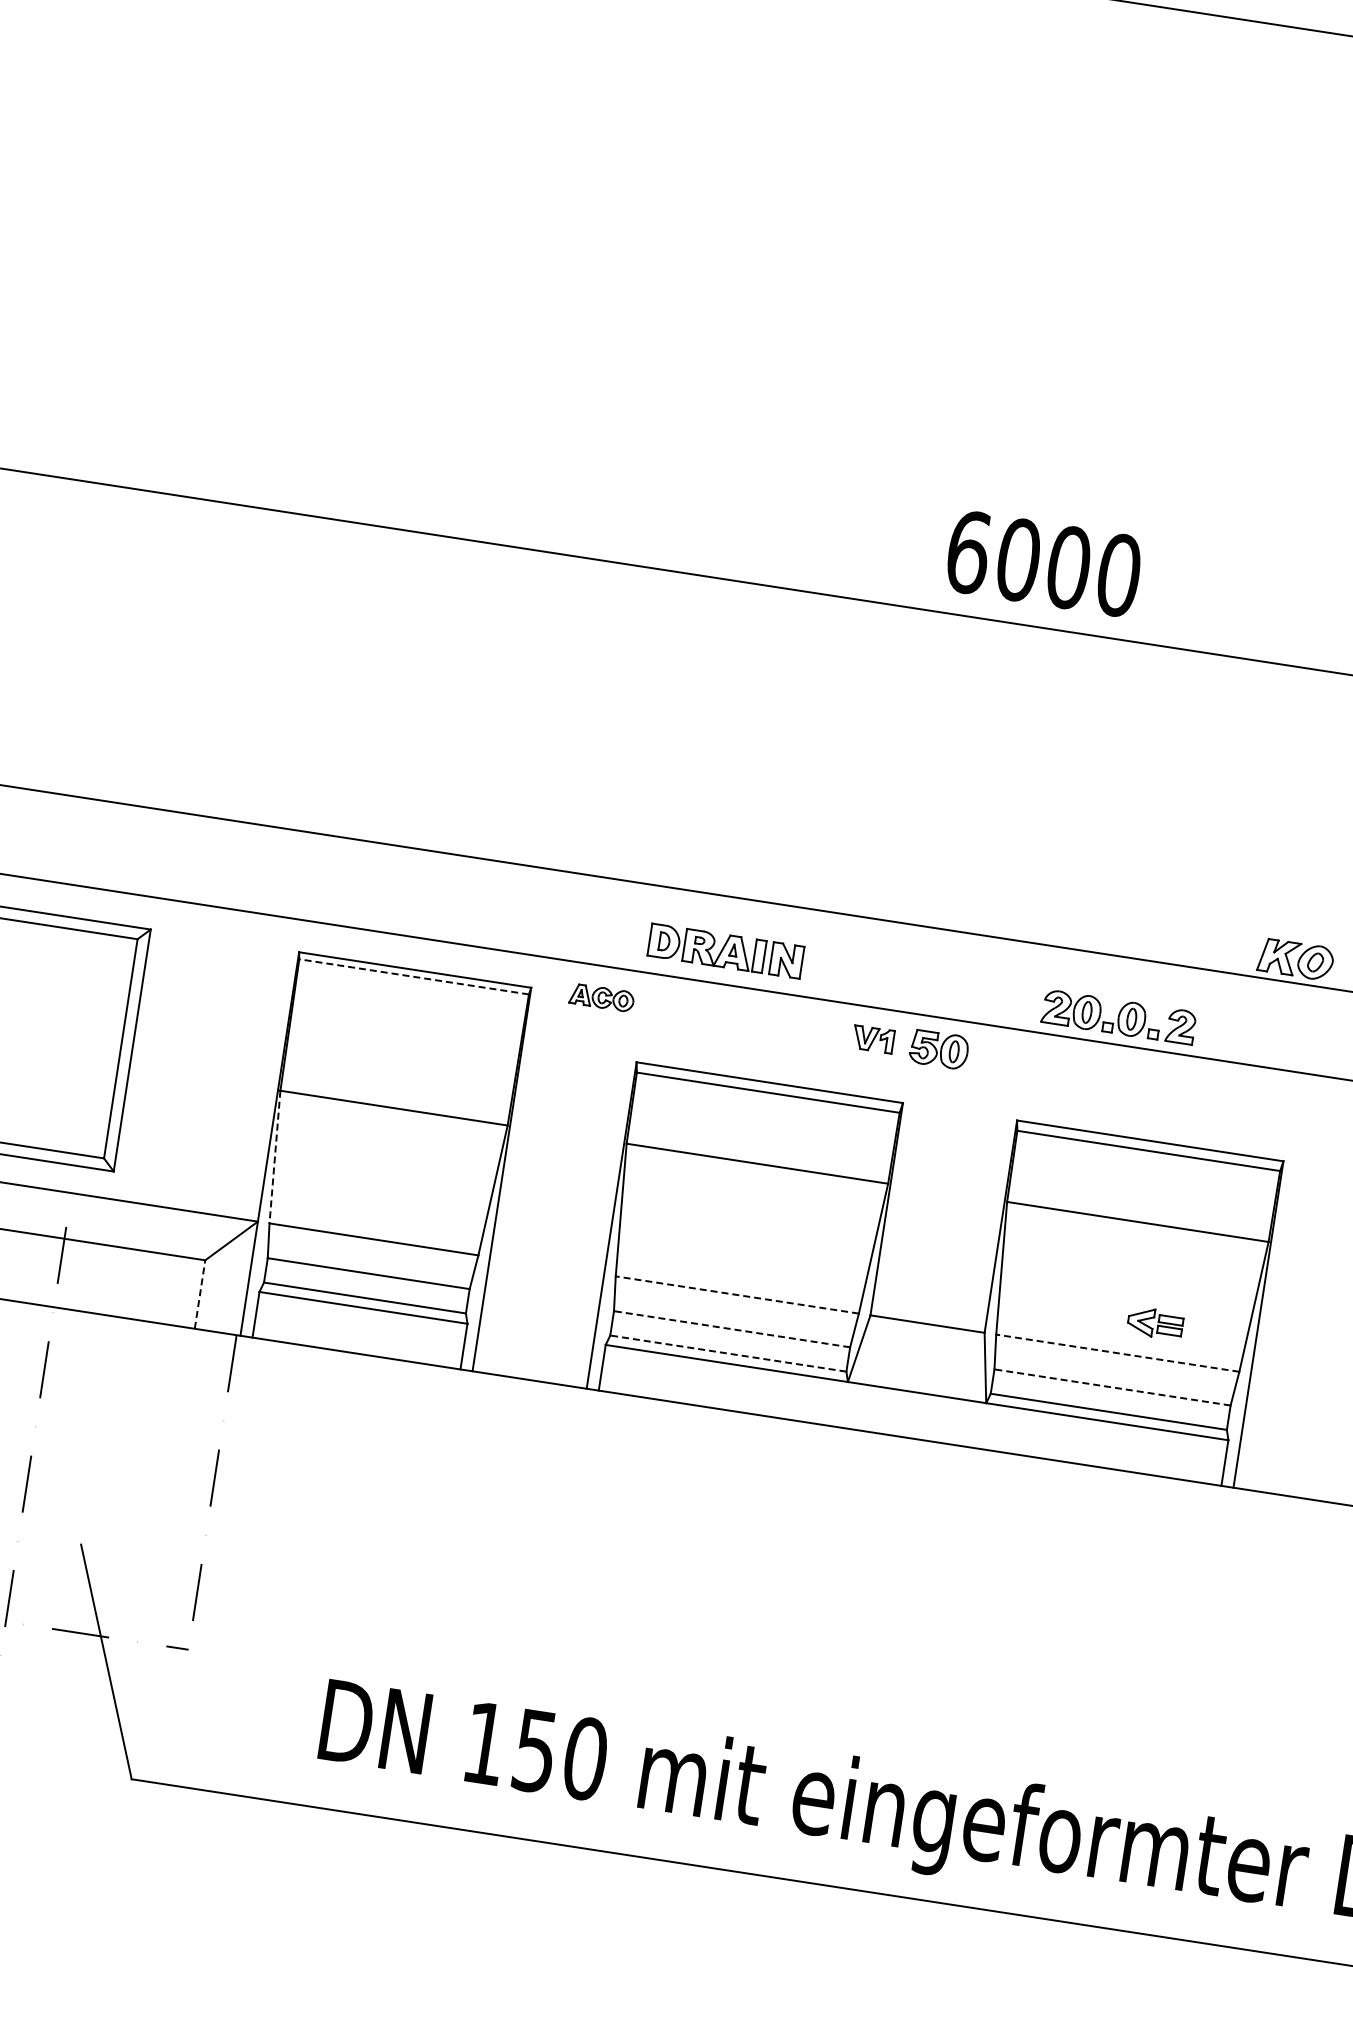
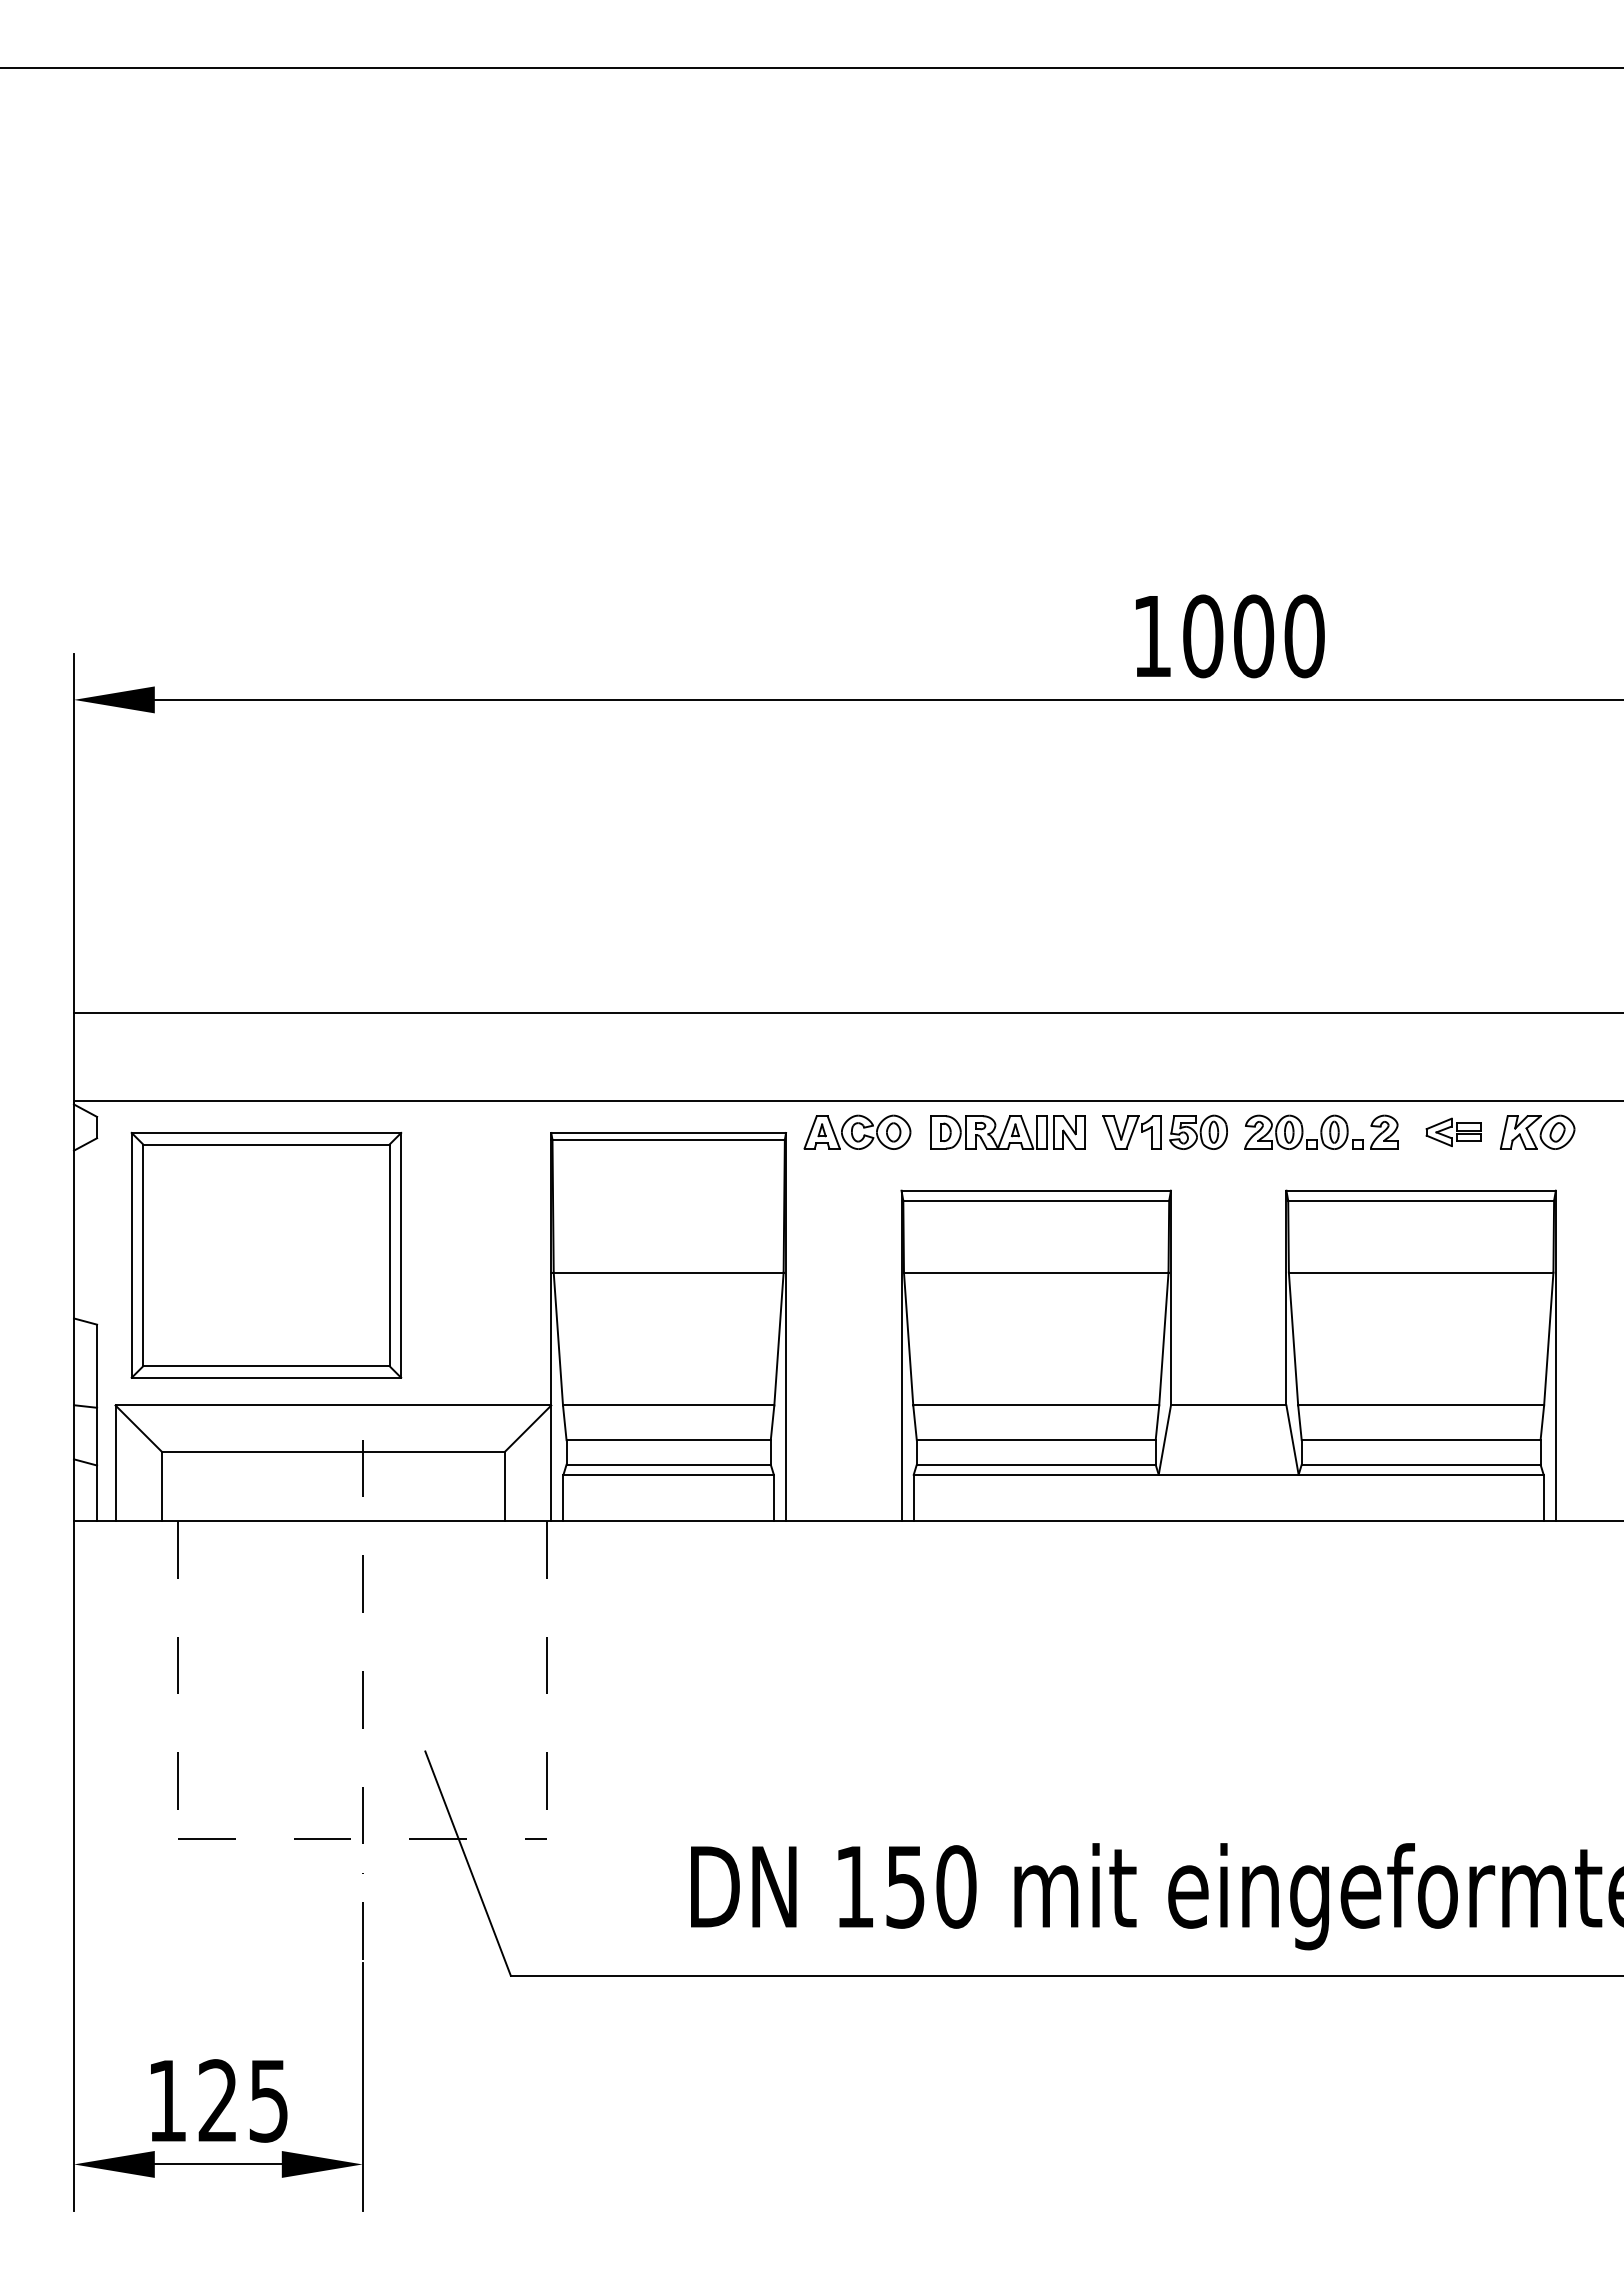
text: (968, 552) -> (1152, 636), 6000 -> 1000
part: (725, 951) -> (1007, 1132), moved
part: (1295, 958) -> (1537, 1131), moved
line: (414, 976) -> (668, 1139), dashed -> solid
part: (602, 997) -> (857, 1131), size x1.67
part: (1119, 1016) -> (1321, 1131), moved
part: (872, 1039) -> (1131, 1132), size x1.43
line: (275, 1157) -> (558, 1339), dashed -> solid
line: (200, 1294) -> (505, 1486), dashed -> solid
line: (737, 1295) -> (1036, 1405), dashed -> solid
part: (1155, 1322) -> (1453, 1131), moved
line: (731, 1329) -> (1035, 1440), dashed -> solid
line: (727, 1353) -> (1035, 1464), dashed -> solid
line: (1118, 1353) -> (1421, 1405), dashed -> solid
line: (1111, 1387) -> (1420, 1440), dashed -> solid

